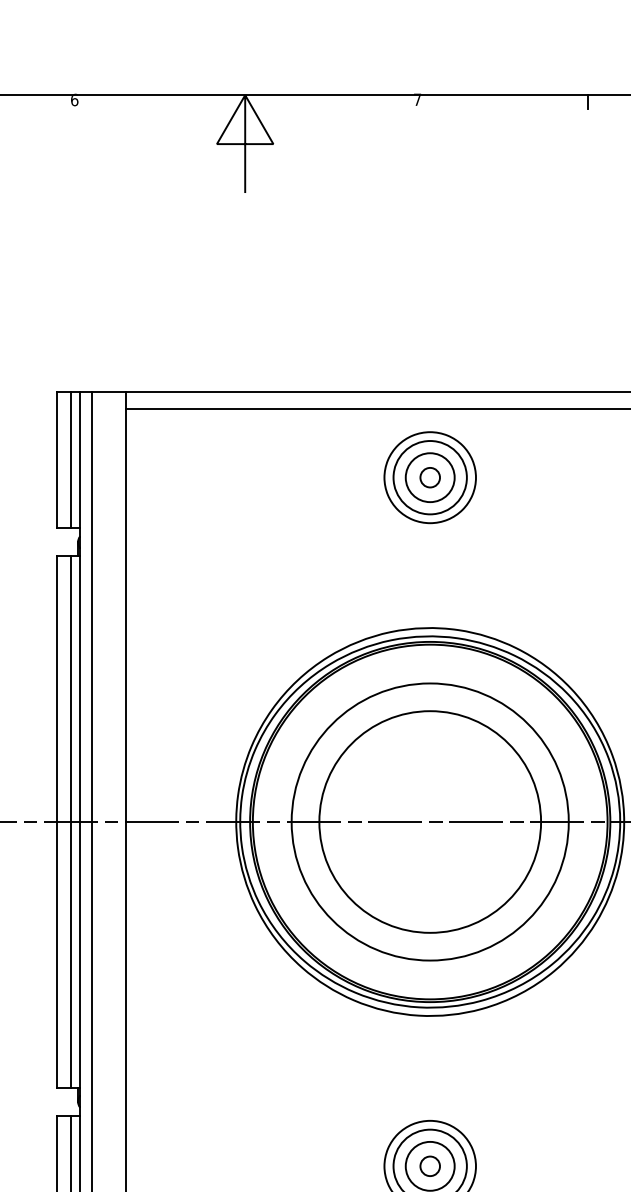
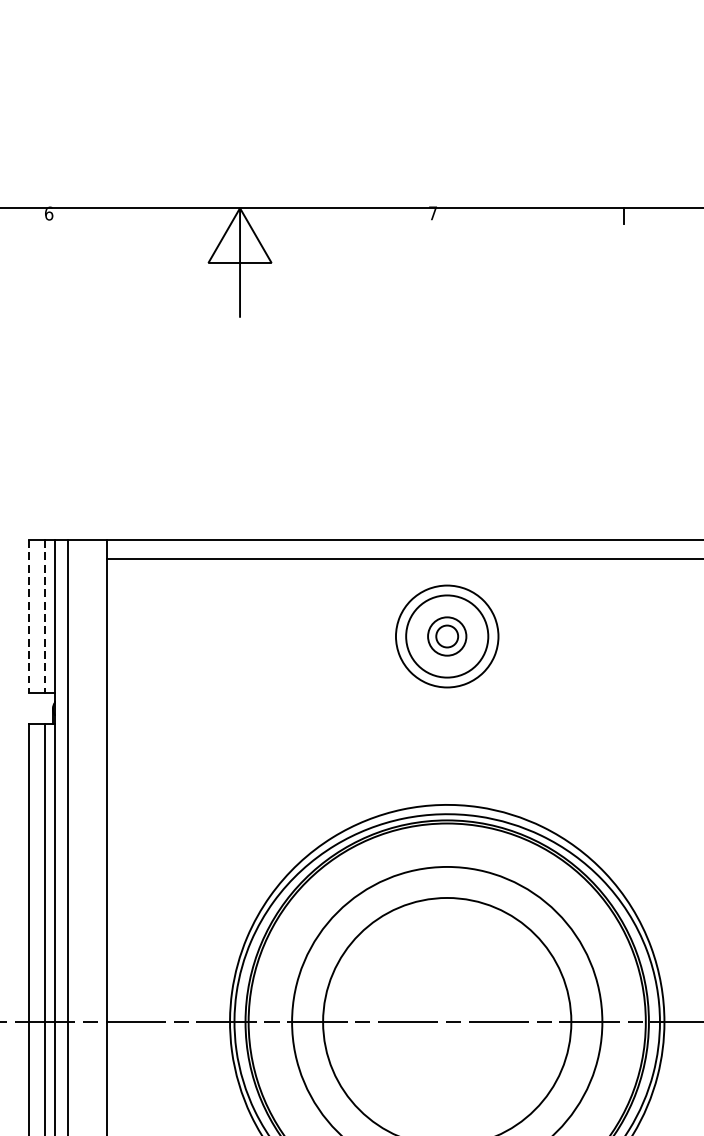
line: (56, 460) -> (28, 617), solid -> dashed
line: (71, 460) -> (45, 617), solid -> dashed
circle: (429, 477) -> (446, 636), size x0.7

